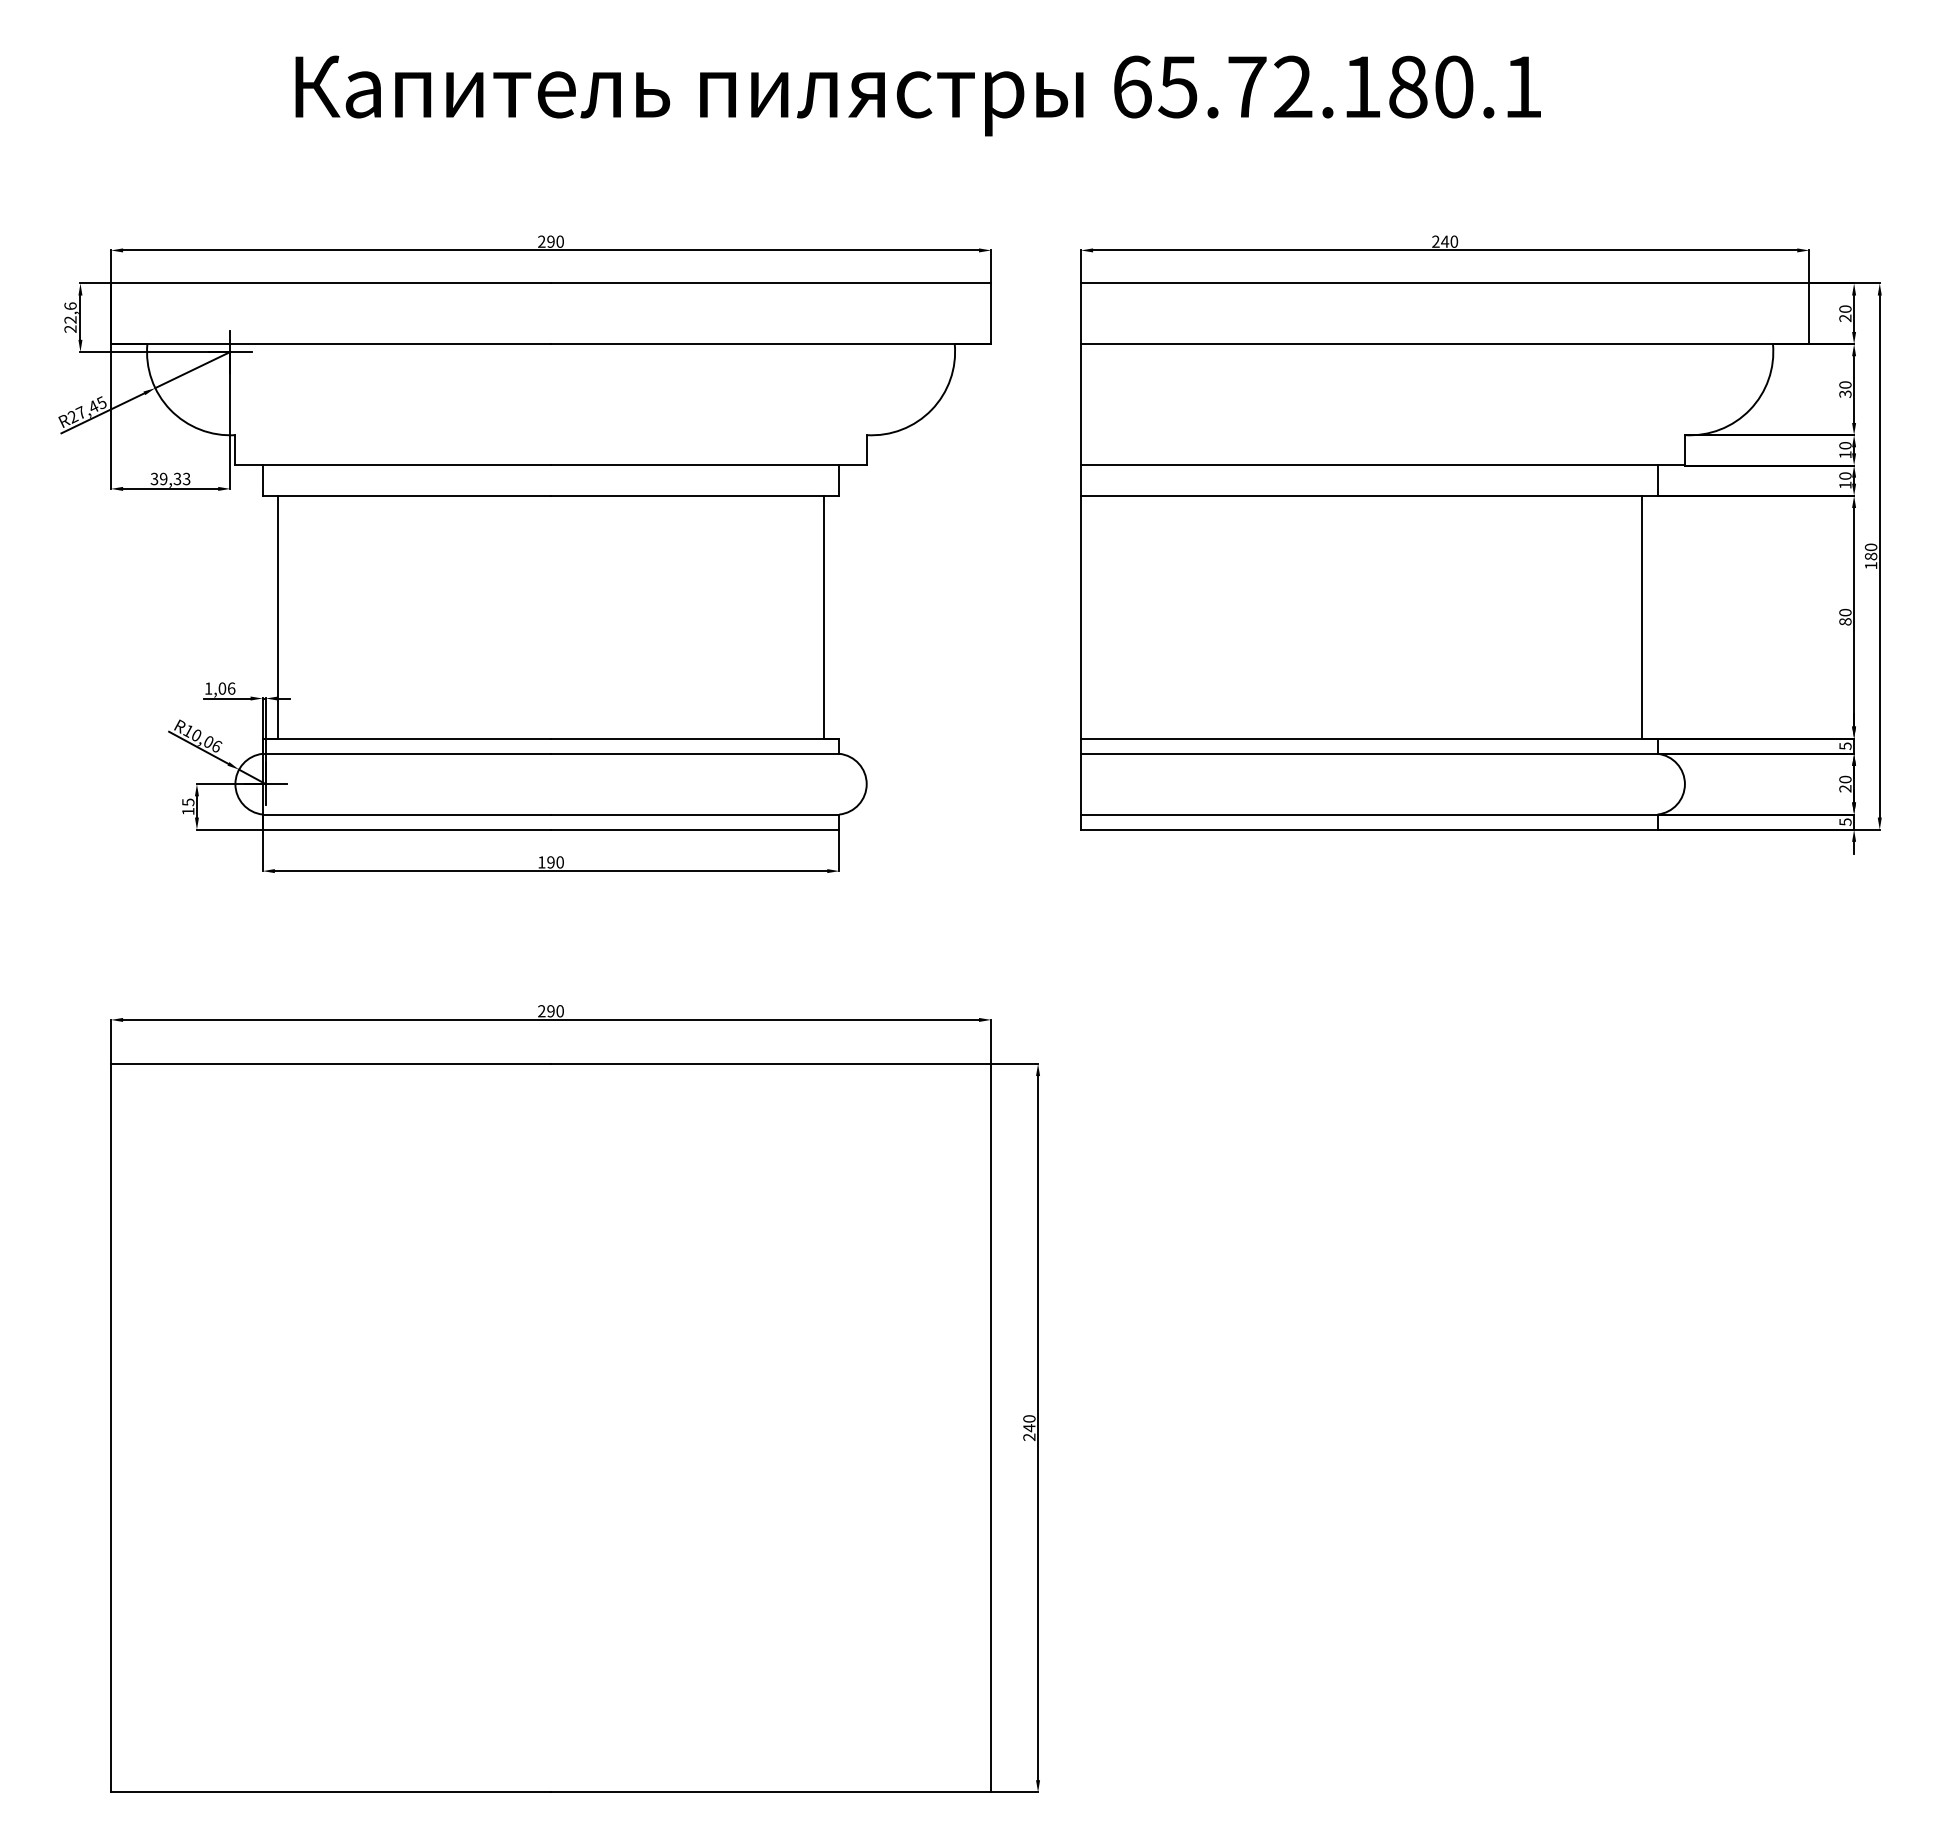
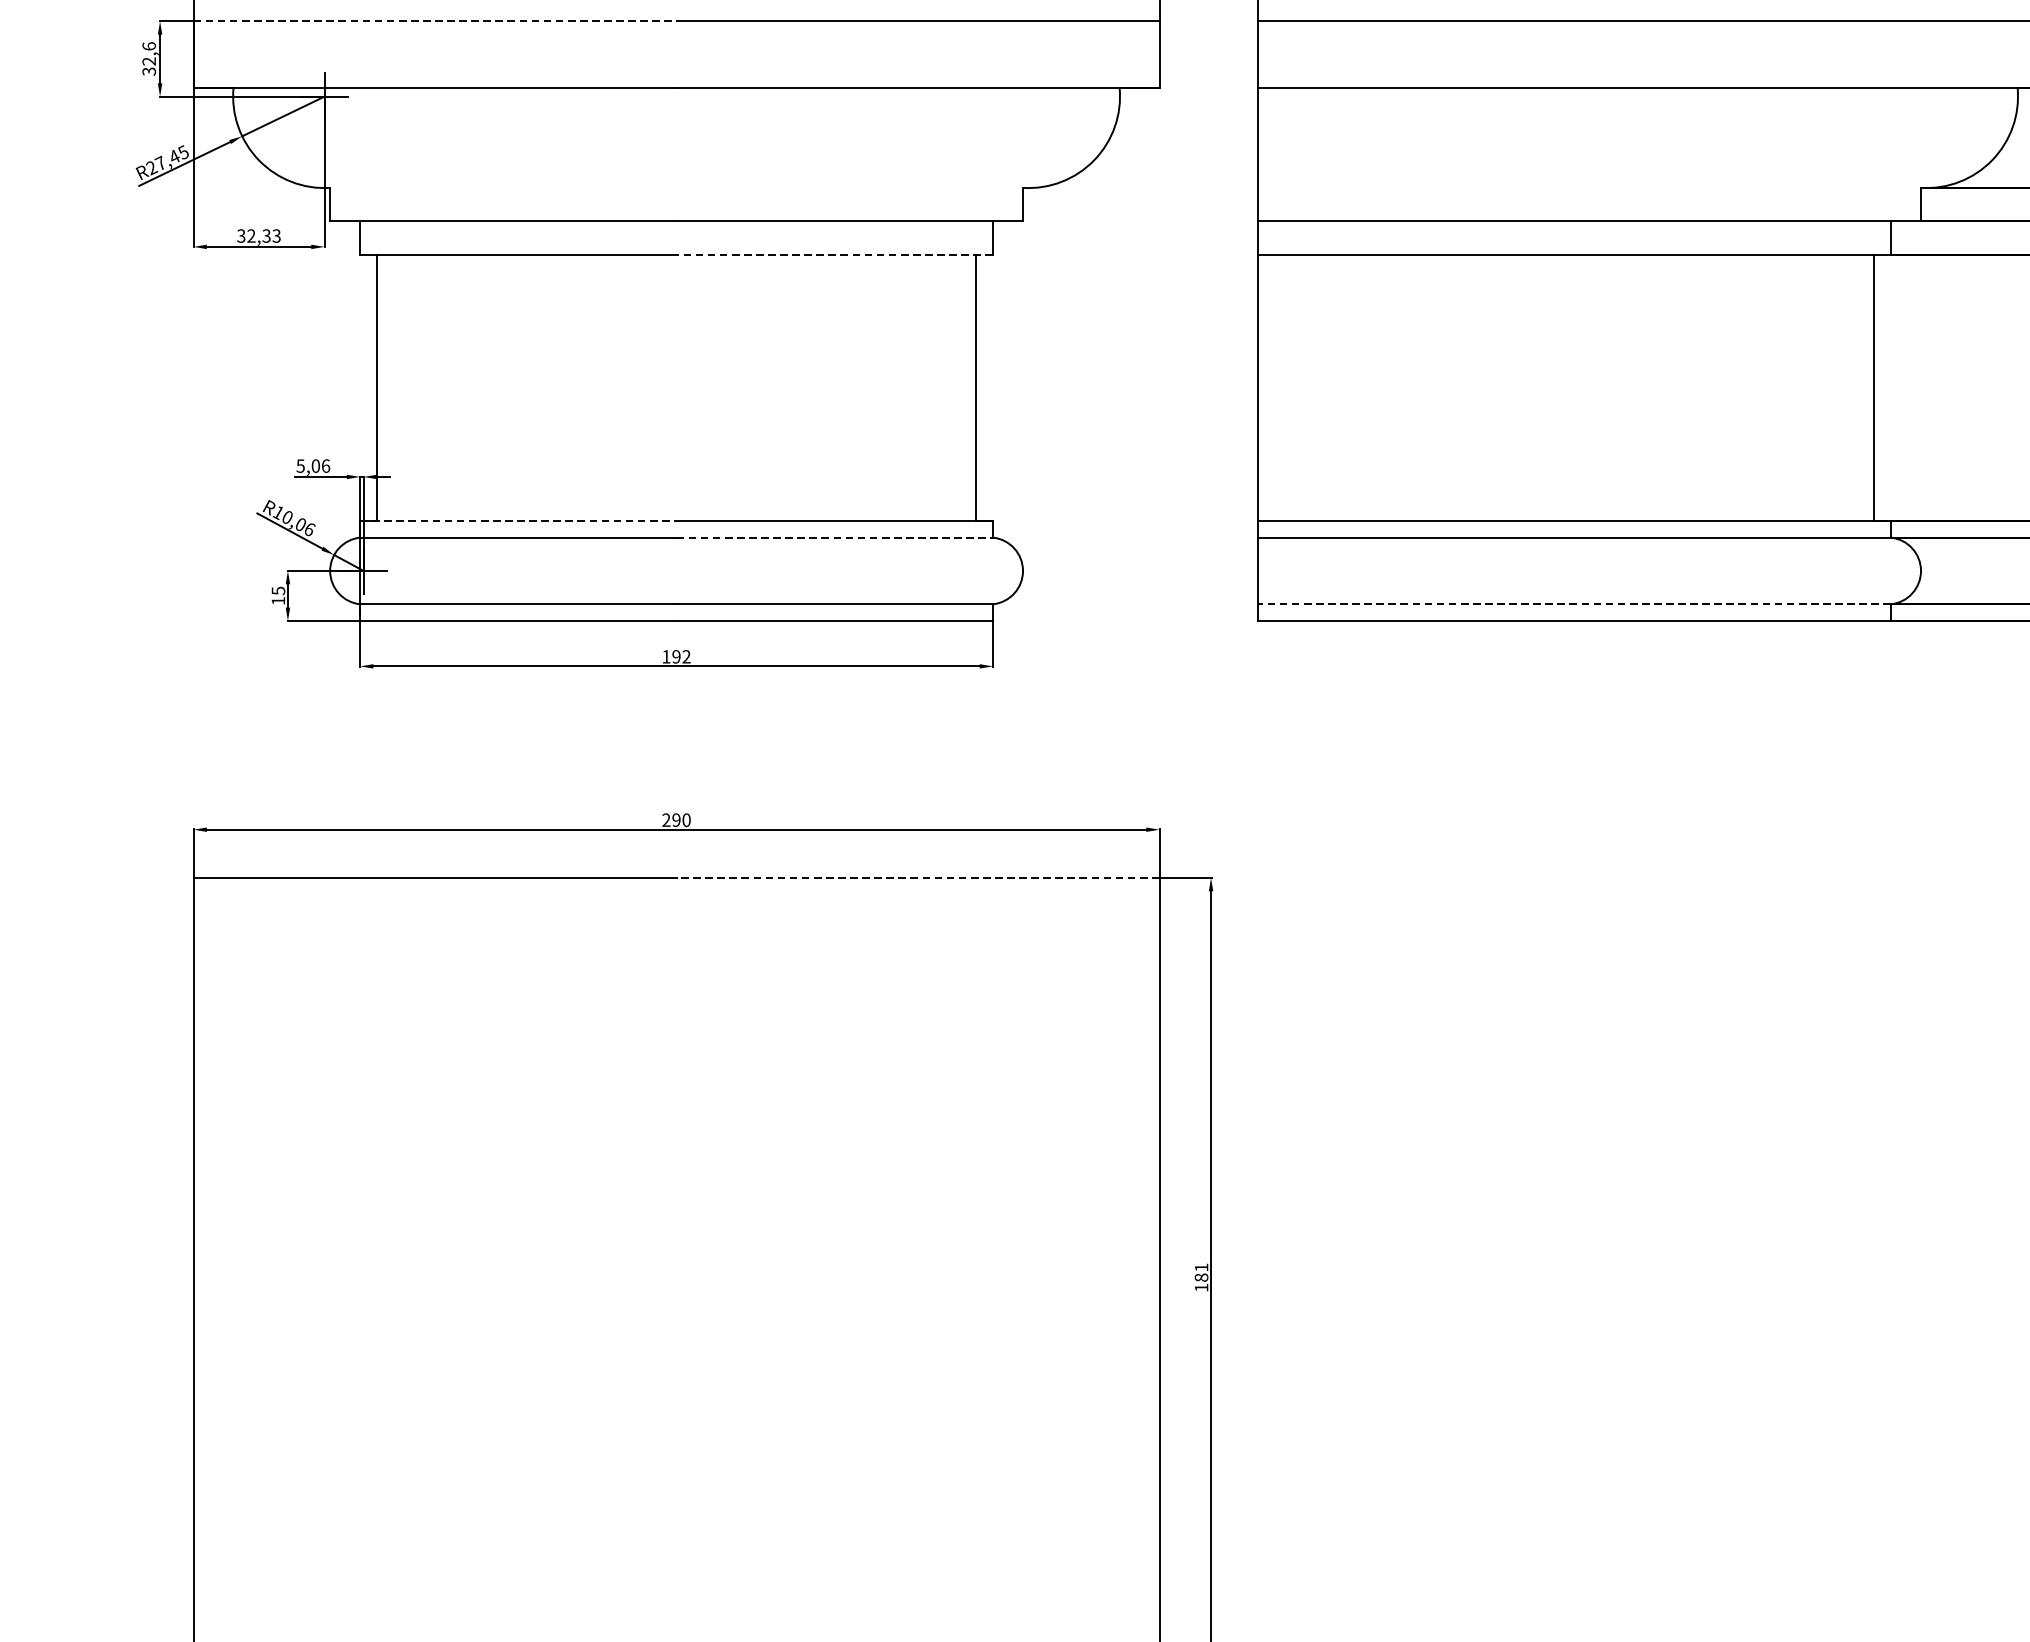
line: (331, 283) -> (435, 21), solid -> dashed
text: (70, 328) -> (149, 70), 22,6 -> 32,6
text: (163, 479) -> (251, 236), 39,33 -> 32,33
line: (694, 495) -> (834, 254), solid -> dashed
text: (208, 688) -> (300, 465), 1,06 -> 5,06
line: (407, 738) -> (519, 520), solid -> dashed
line: (695, 753) -> (835, 537), solid -> dashed
line: (1368, 814) -> (1573, 604), solid -> dashed
text: (559, 862) -> (685, 656), 190 -> 192
line: (770, 1063) -> (917, 877), solid -> dashed
text: (1029, 1427) -> (1201, 1277), 240 -> 181

